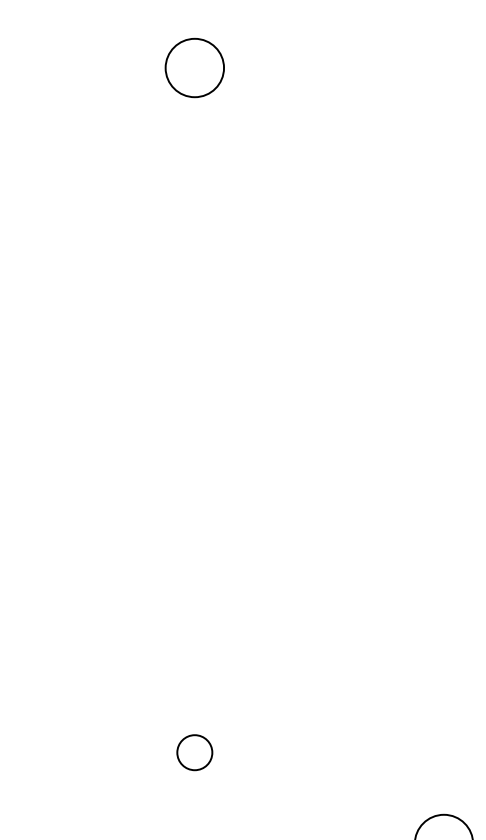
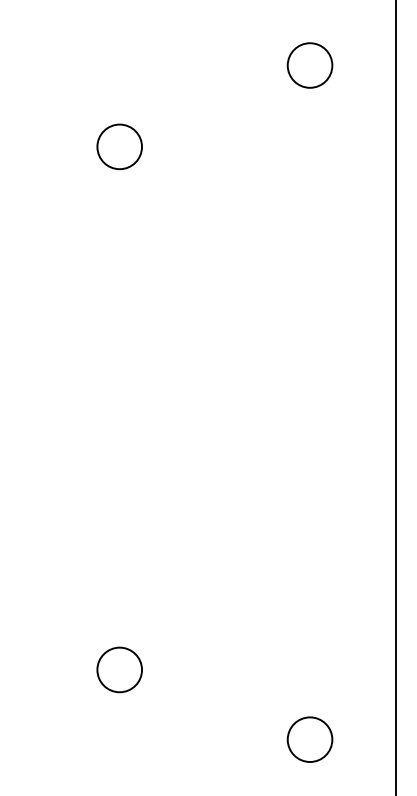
circle: (194, 752) -> (119, 669), size x1.67

